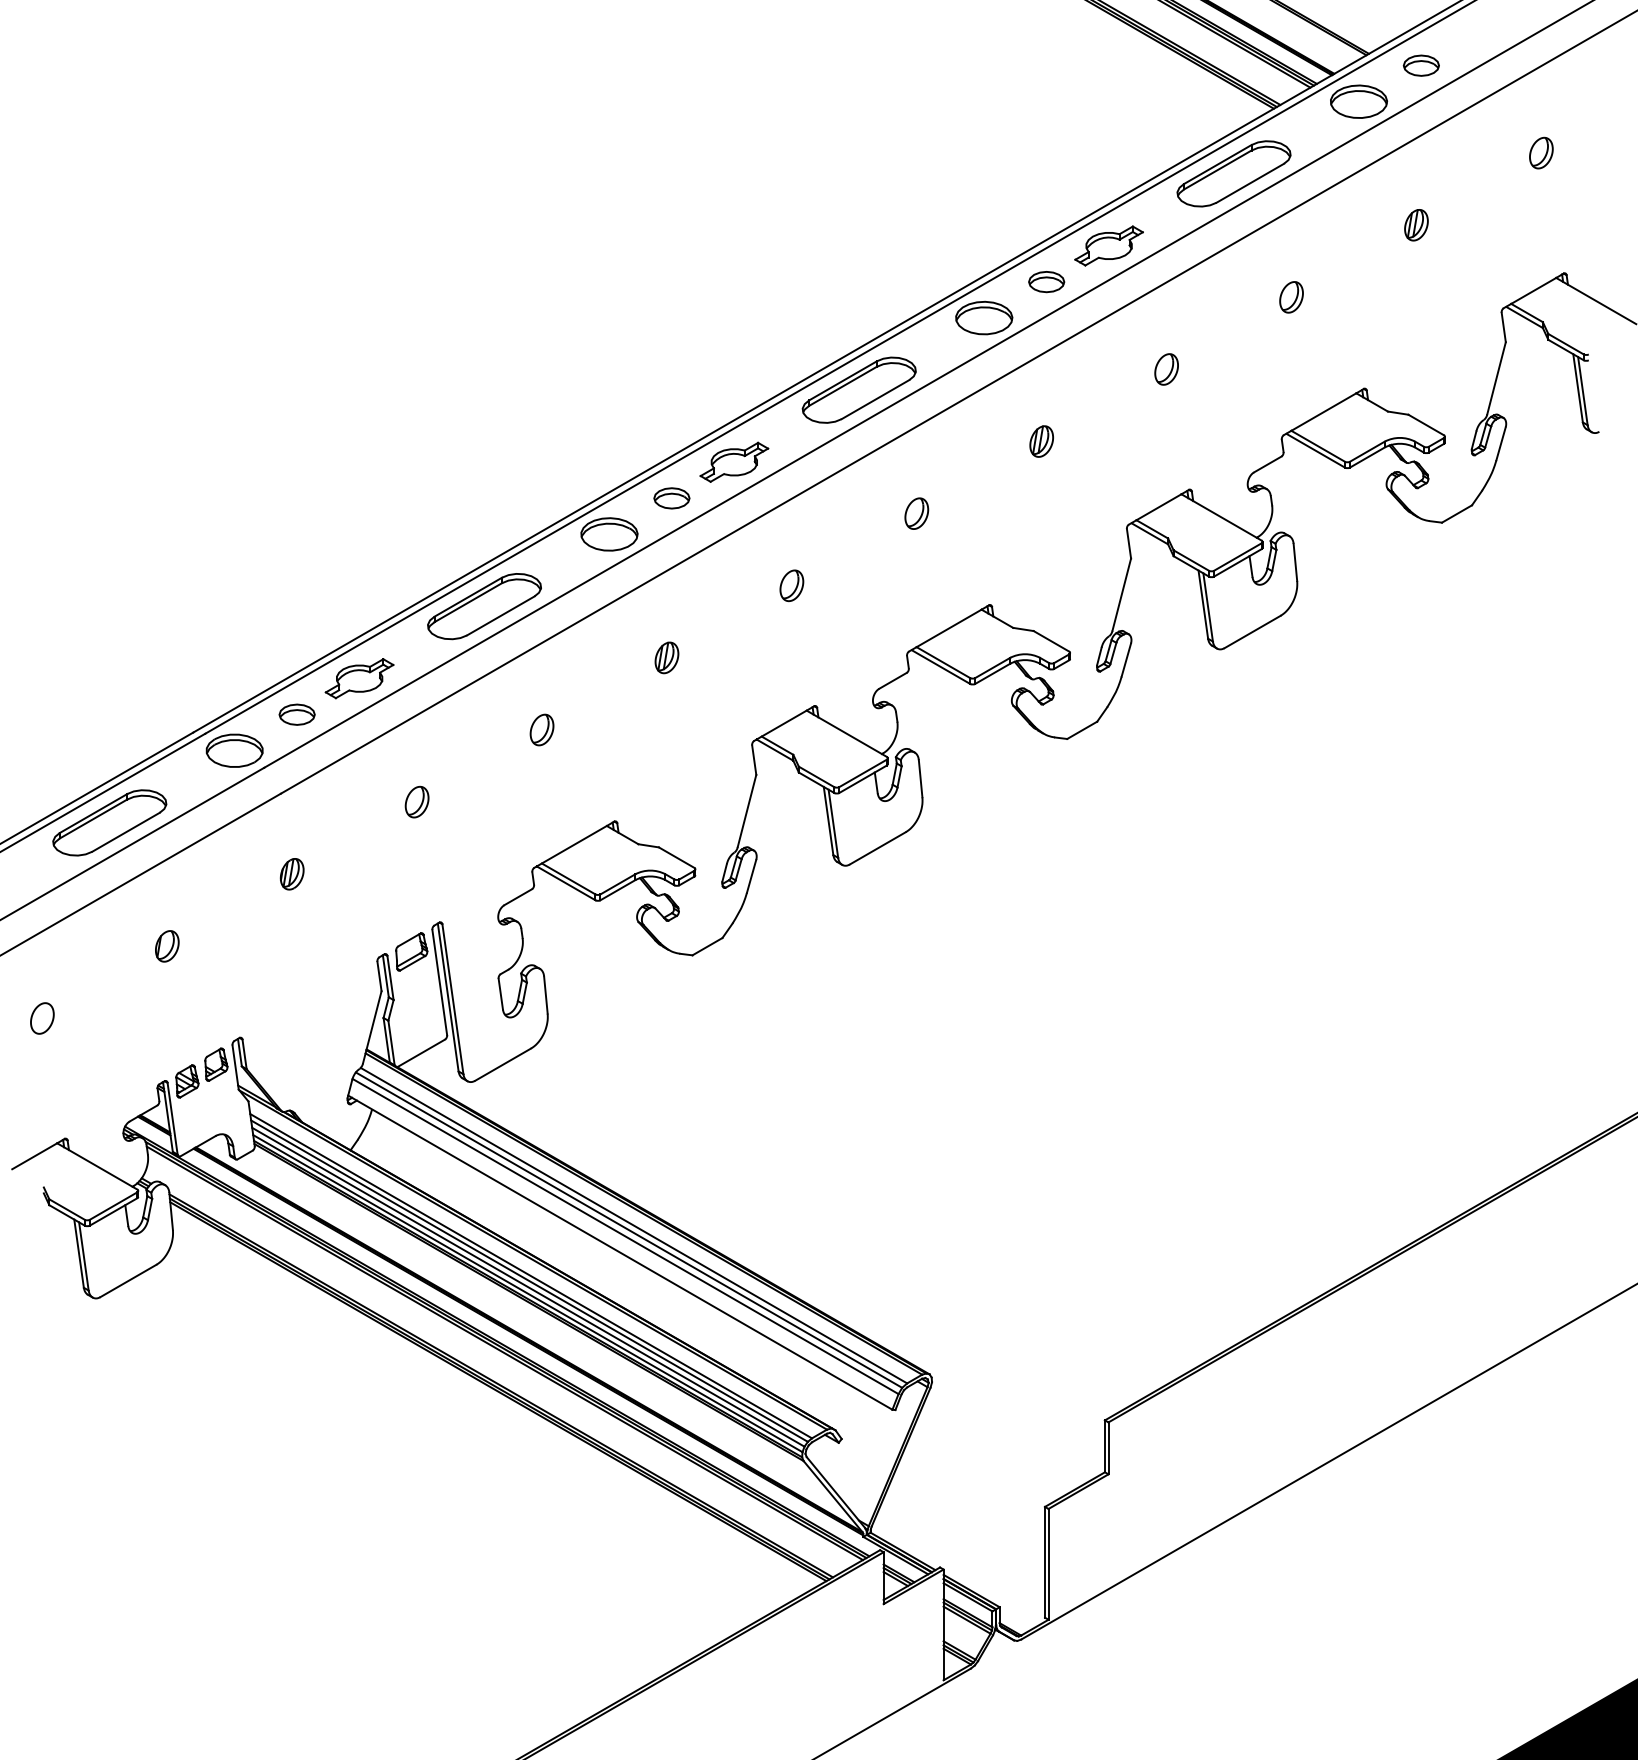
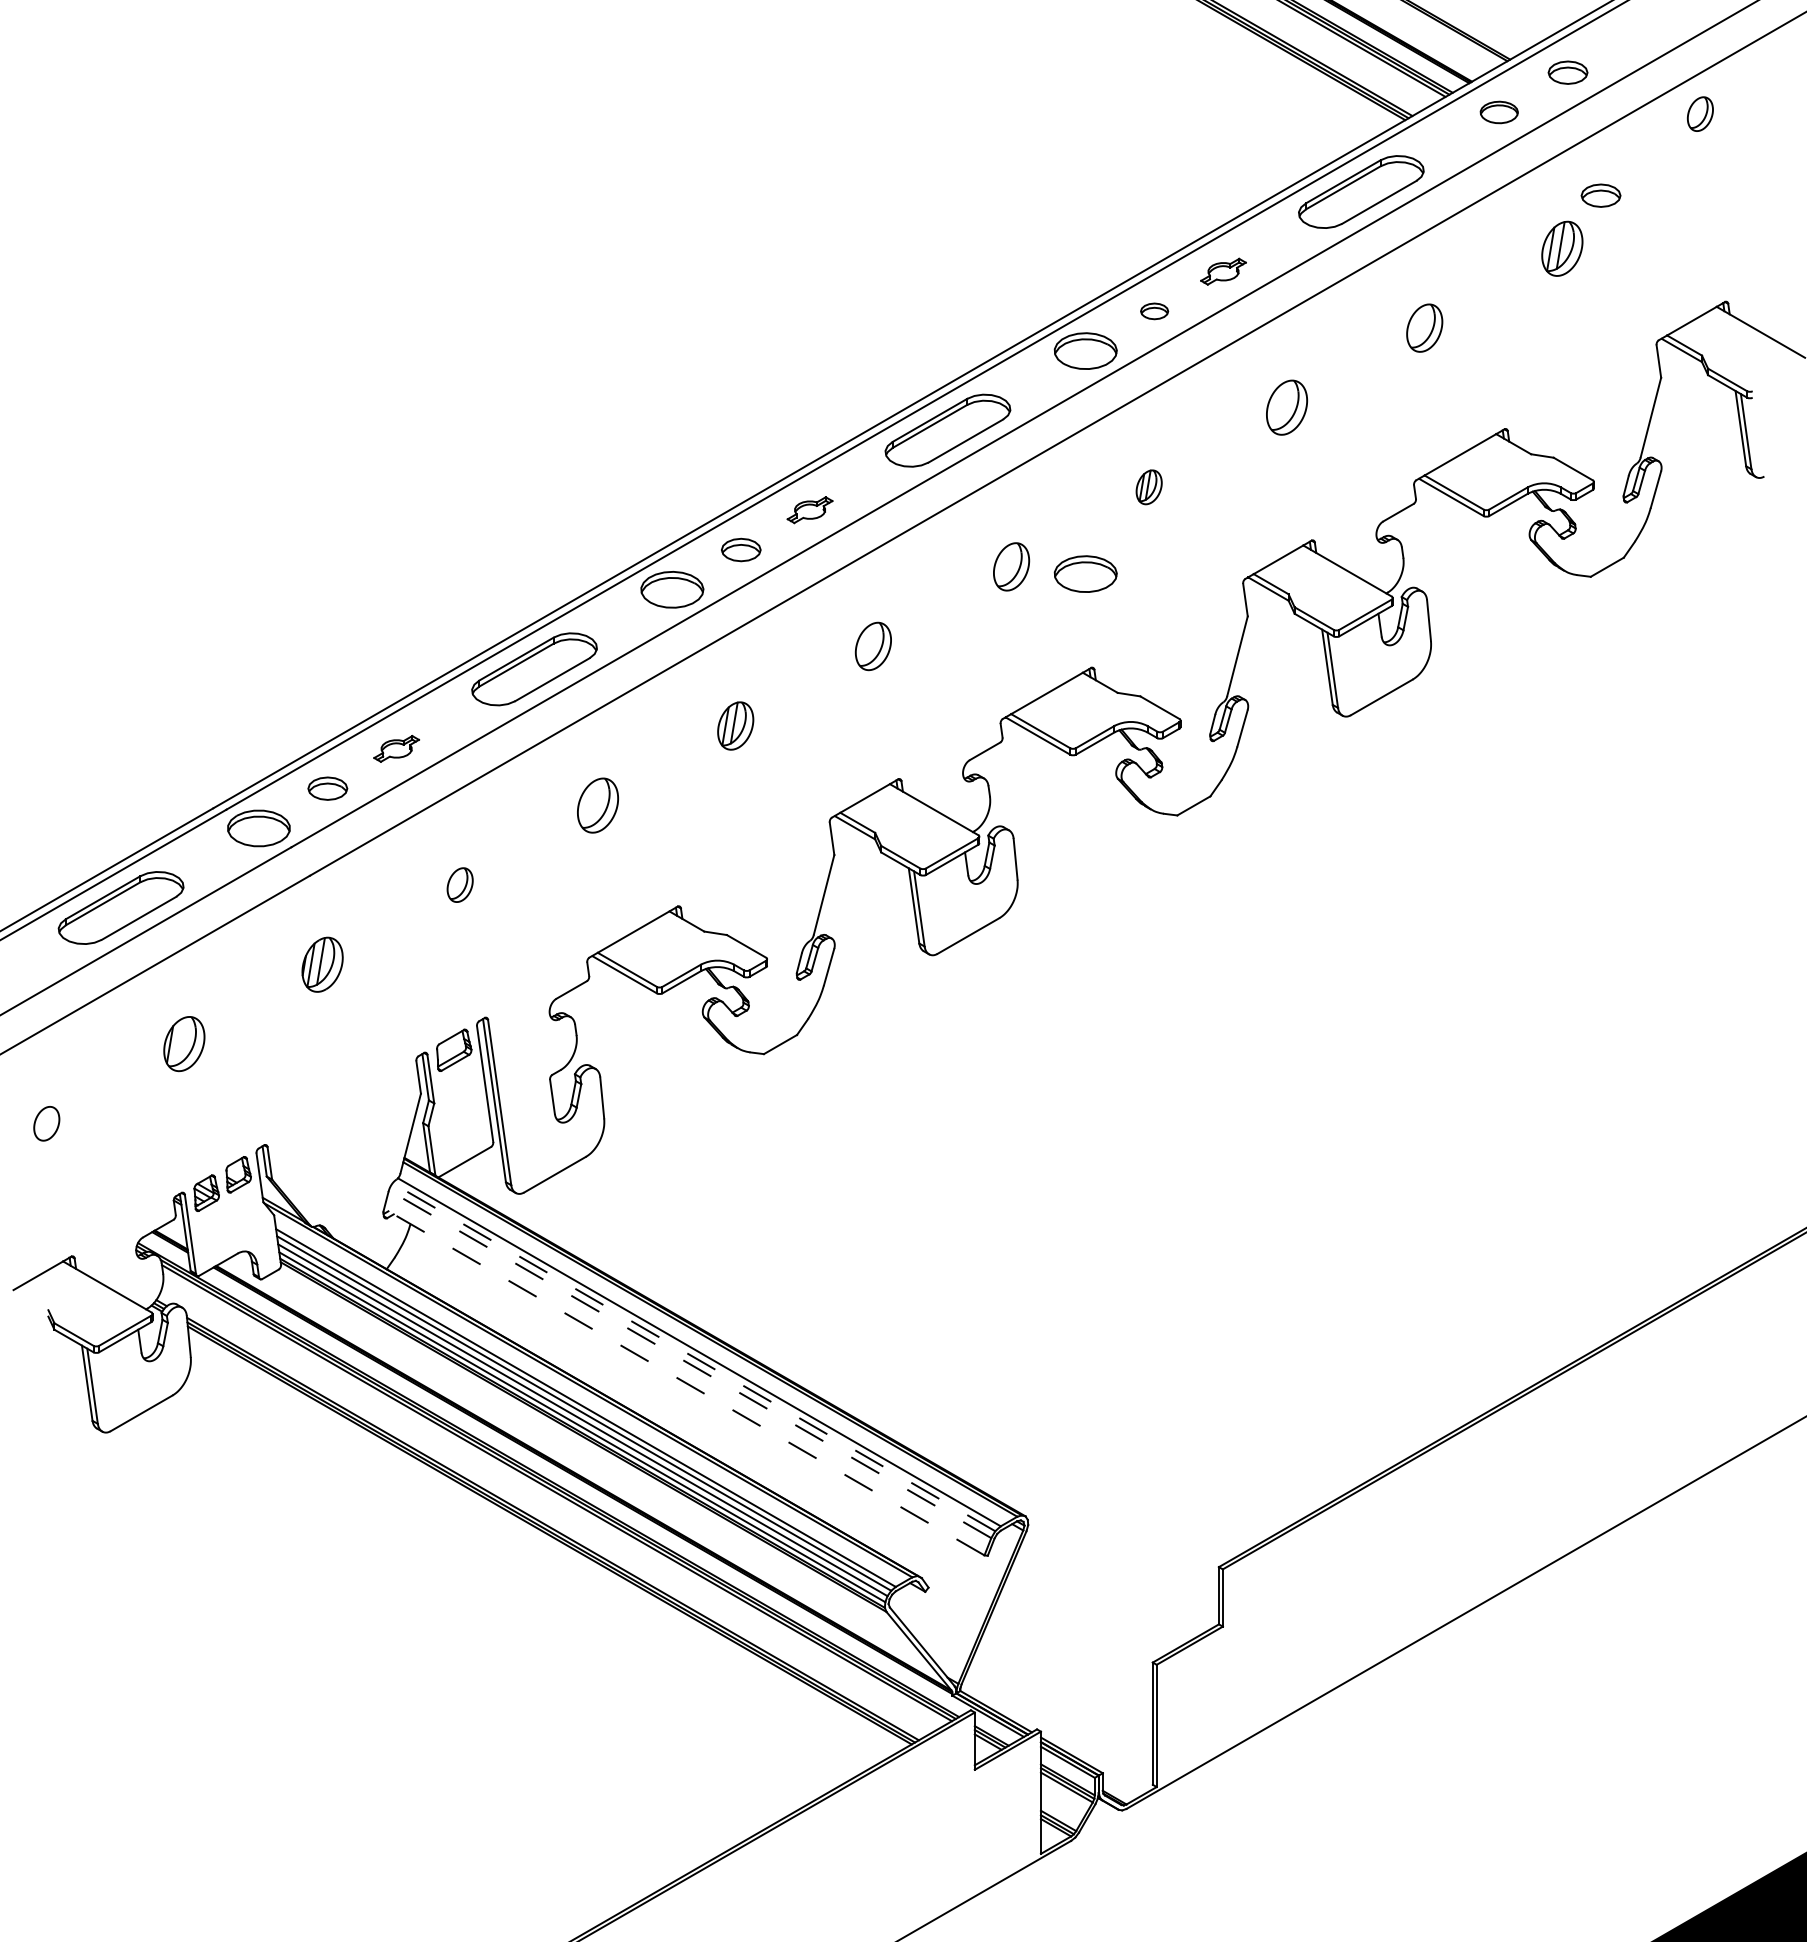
part: (1359, 101) -> (1499, 112), size x0.6
part: (1540, 152) -> (1699, 113), moved
part: (1450, 177) -> (1600, 195), added
part: (1416, 225) -> (1562, 248), size x1.6
part: (1109, 245) -> (1223, 271), size x0.6
part: (1046, 282) -> (1154, 311), size x0.7
part: (1291, 297) -> (1424, 328), size x1.4
part: (1166, 369) -> (1286, 407), size x1.6
part: (733, 461) -> (809, 509), size x0.6
part: (915, 513) -> (1010, 566), size x1.4
part: (983, 519) -> (1085, 573), added
part: (791, 585) -> (873, 646), size x1.4
part: (666, 657) -> (735, 725), size x1.4
part: (359, 678) -> (396, 748), size x0.6
part: (541, 729) -> (597, 805), size x1.6
part: (291, 874) -> (321, 964), size x1.6
part: (167, 946) -> (184, 1044), size x1.6
line: (628, 1230) -> (693, 1357), solid -> dashed
line: (625, 1236) -> (690, 1364), solid -> dashed
line: (620, 1253) -> (684, 1382), solid -> dashed

